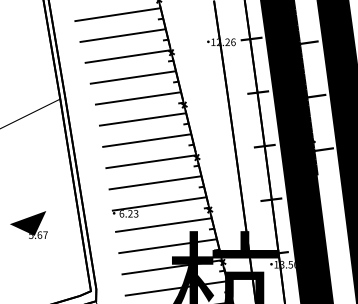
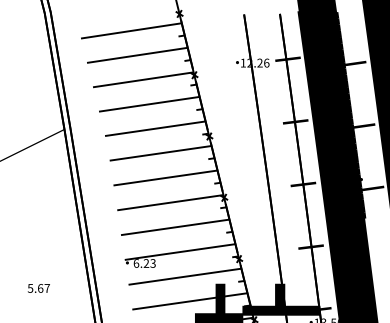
fill: (27, 222) -> (26, 273), removed

